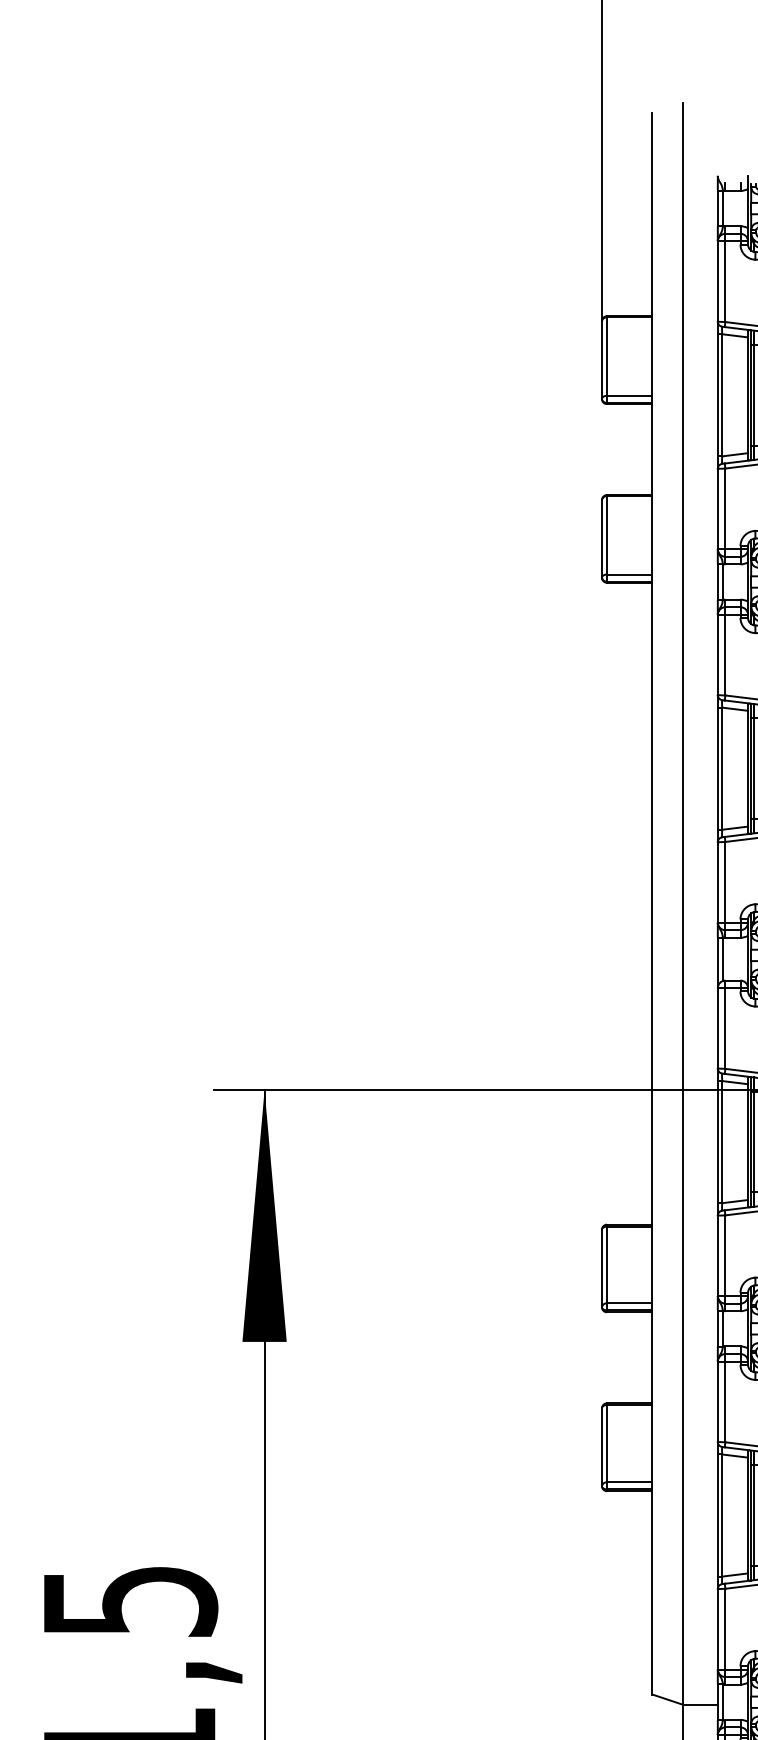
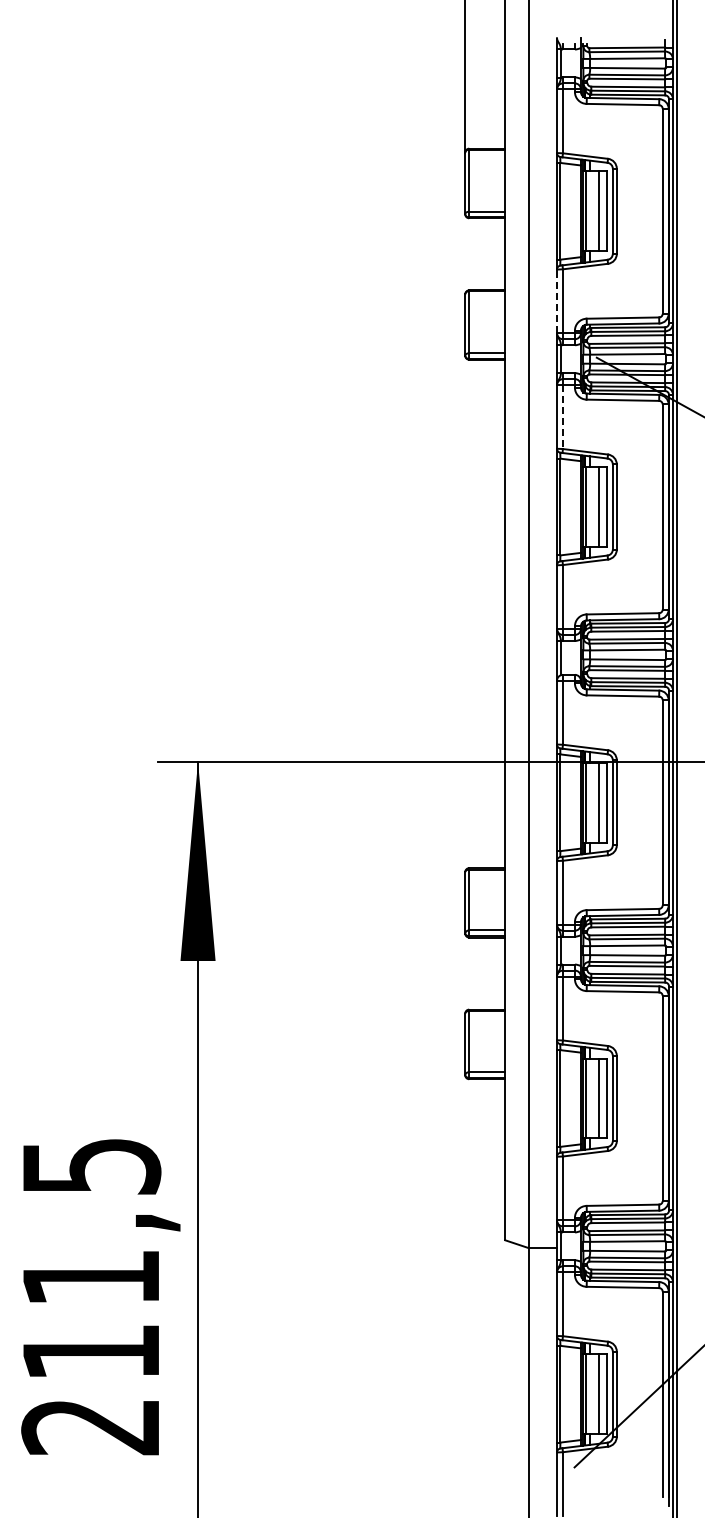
line: (717, 509) -> (556, 301), solid -> dashed
line: (724, 655) -> (562, 417), solid -> dashed

